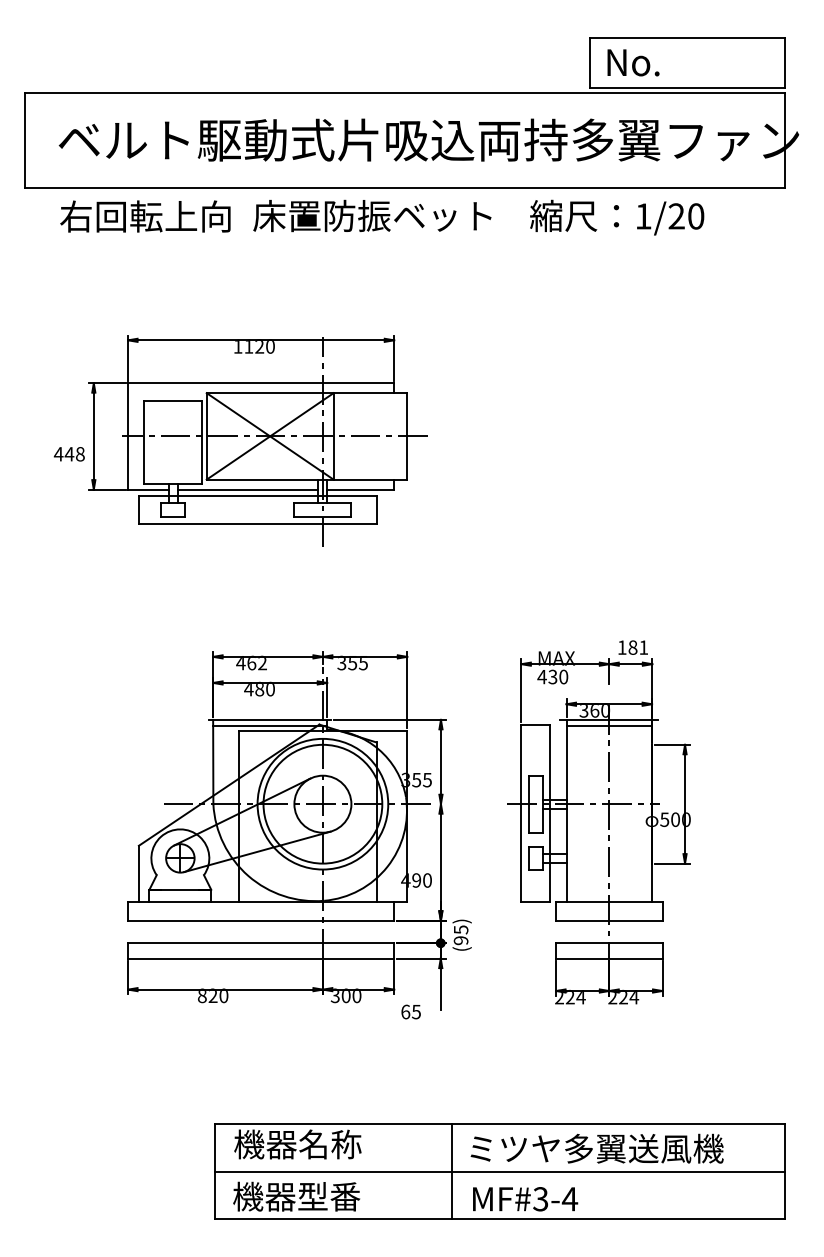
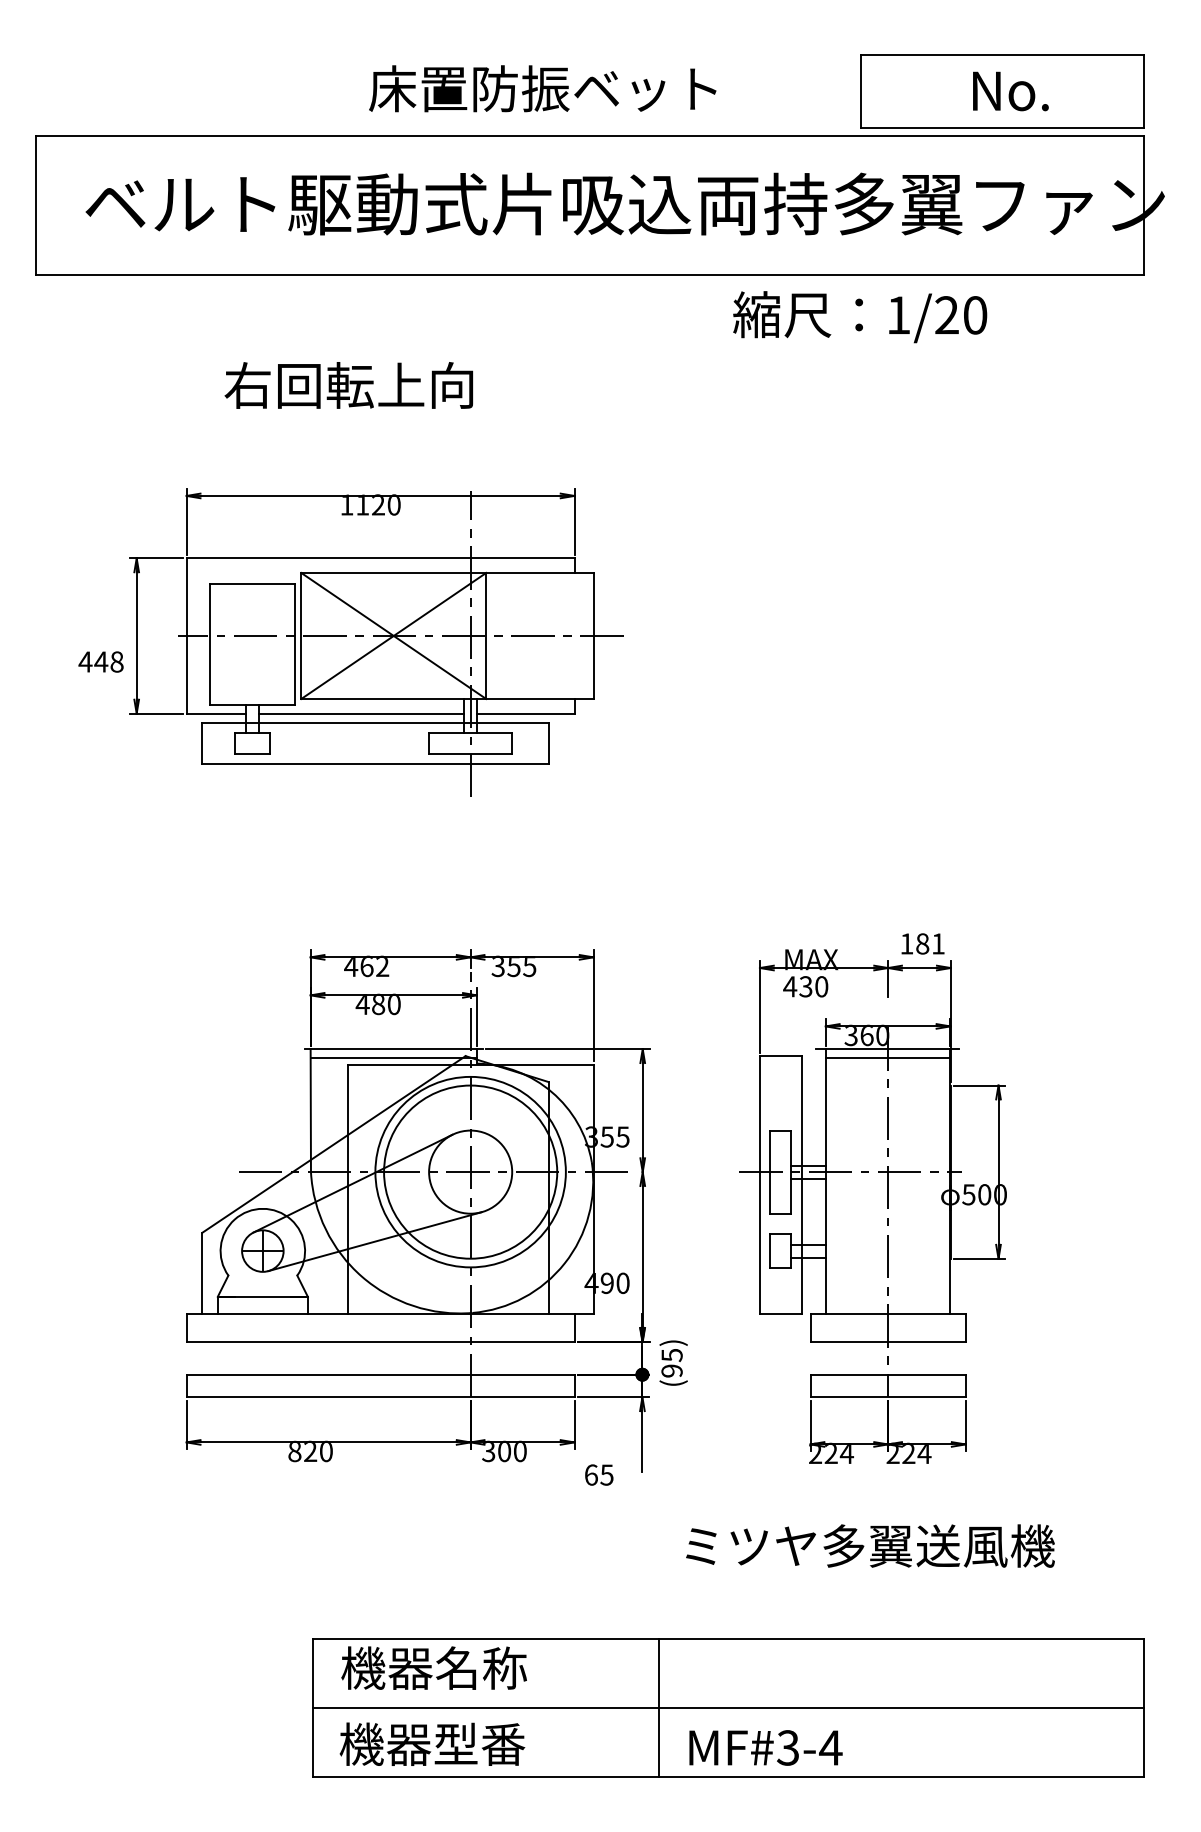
text: (633, 62) -> (1010, 90), moved
text: (372, 215) -> (542, 88), moved
text: (145, 216) -> (349, 385), moved
text: (617, 217) -> (860, 316), moved
text: (596, 1148) -> (869, 1545), moved

